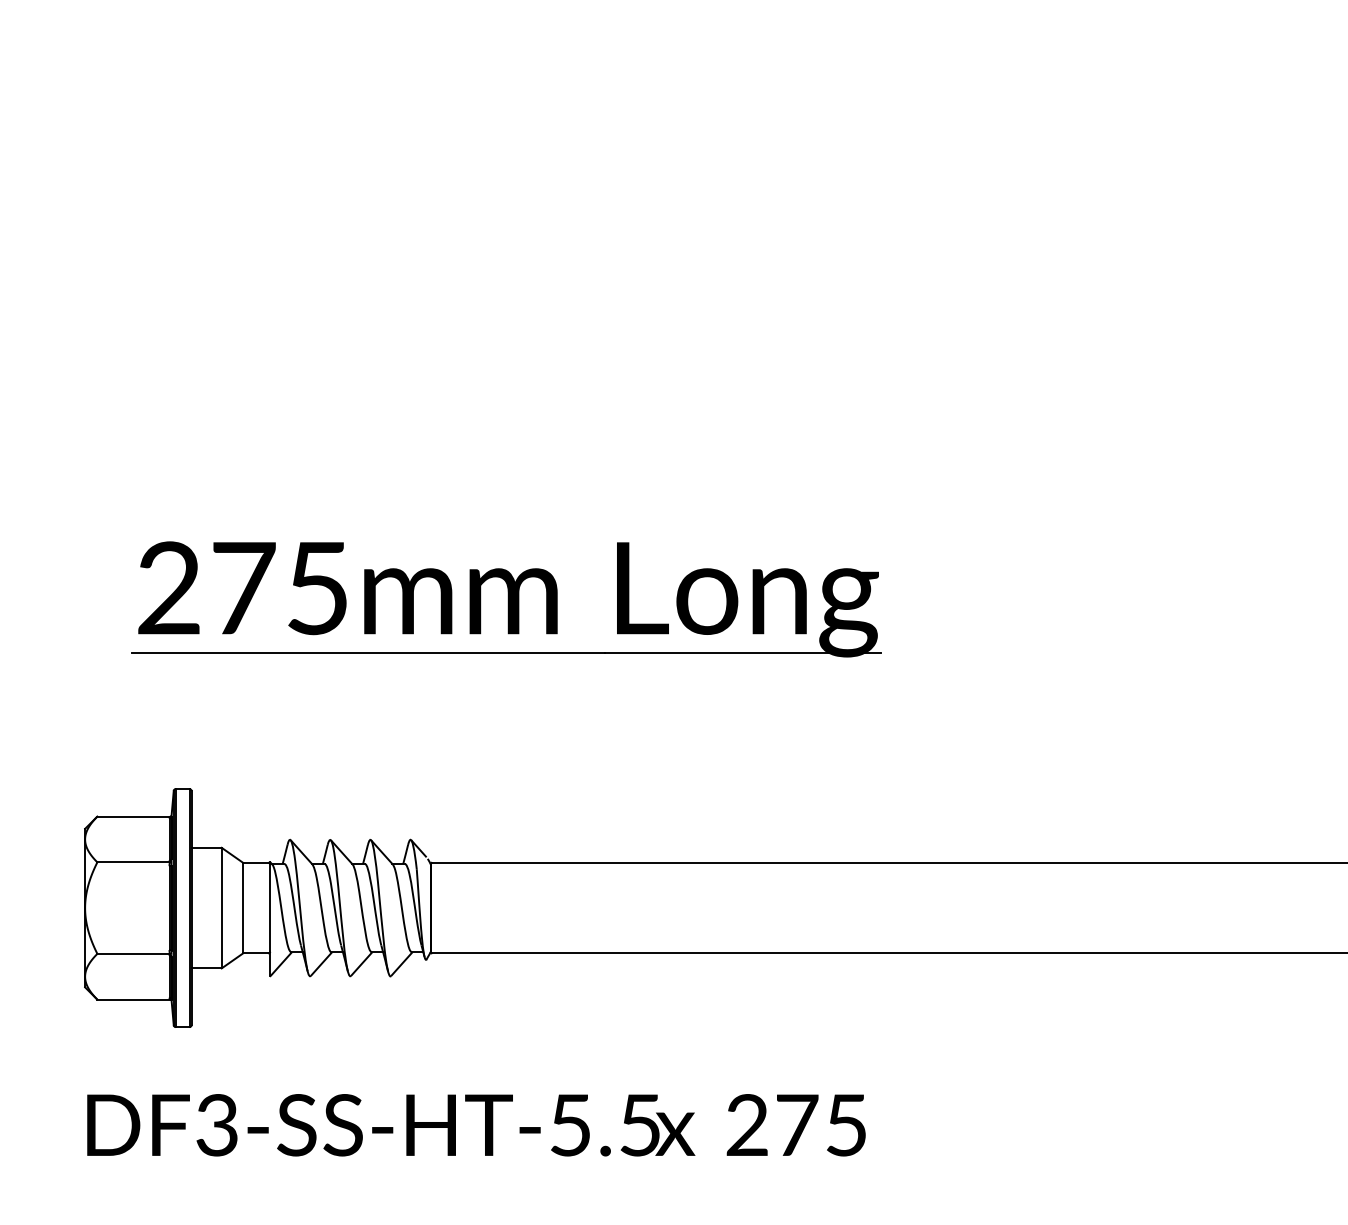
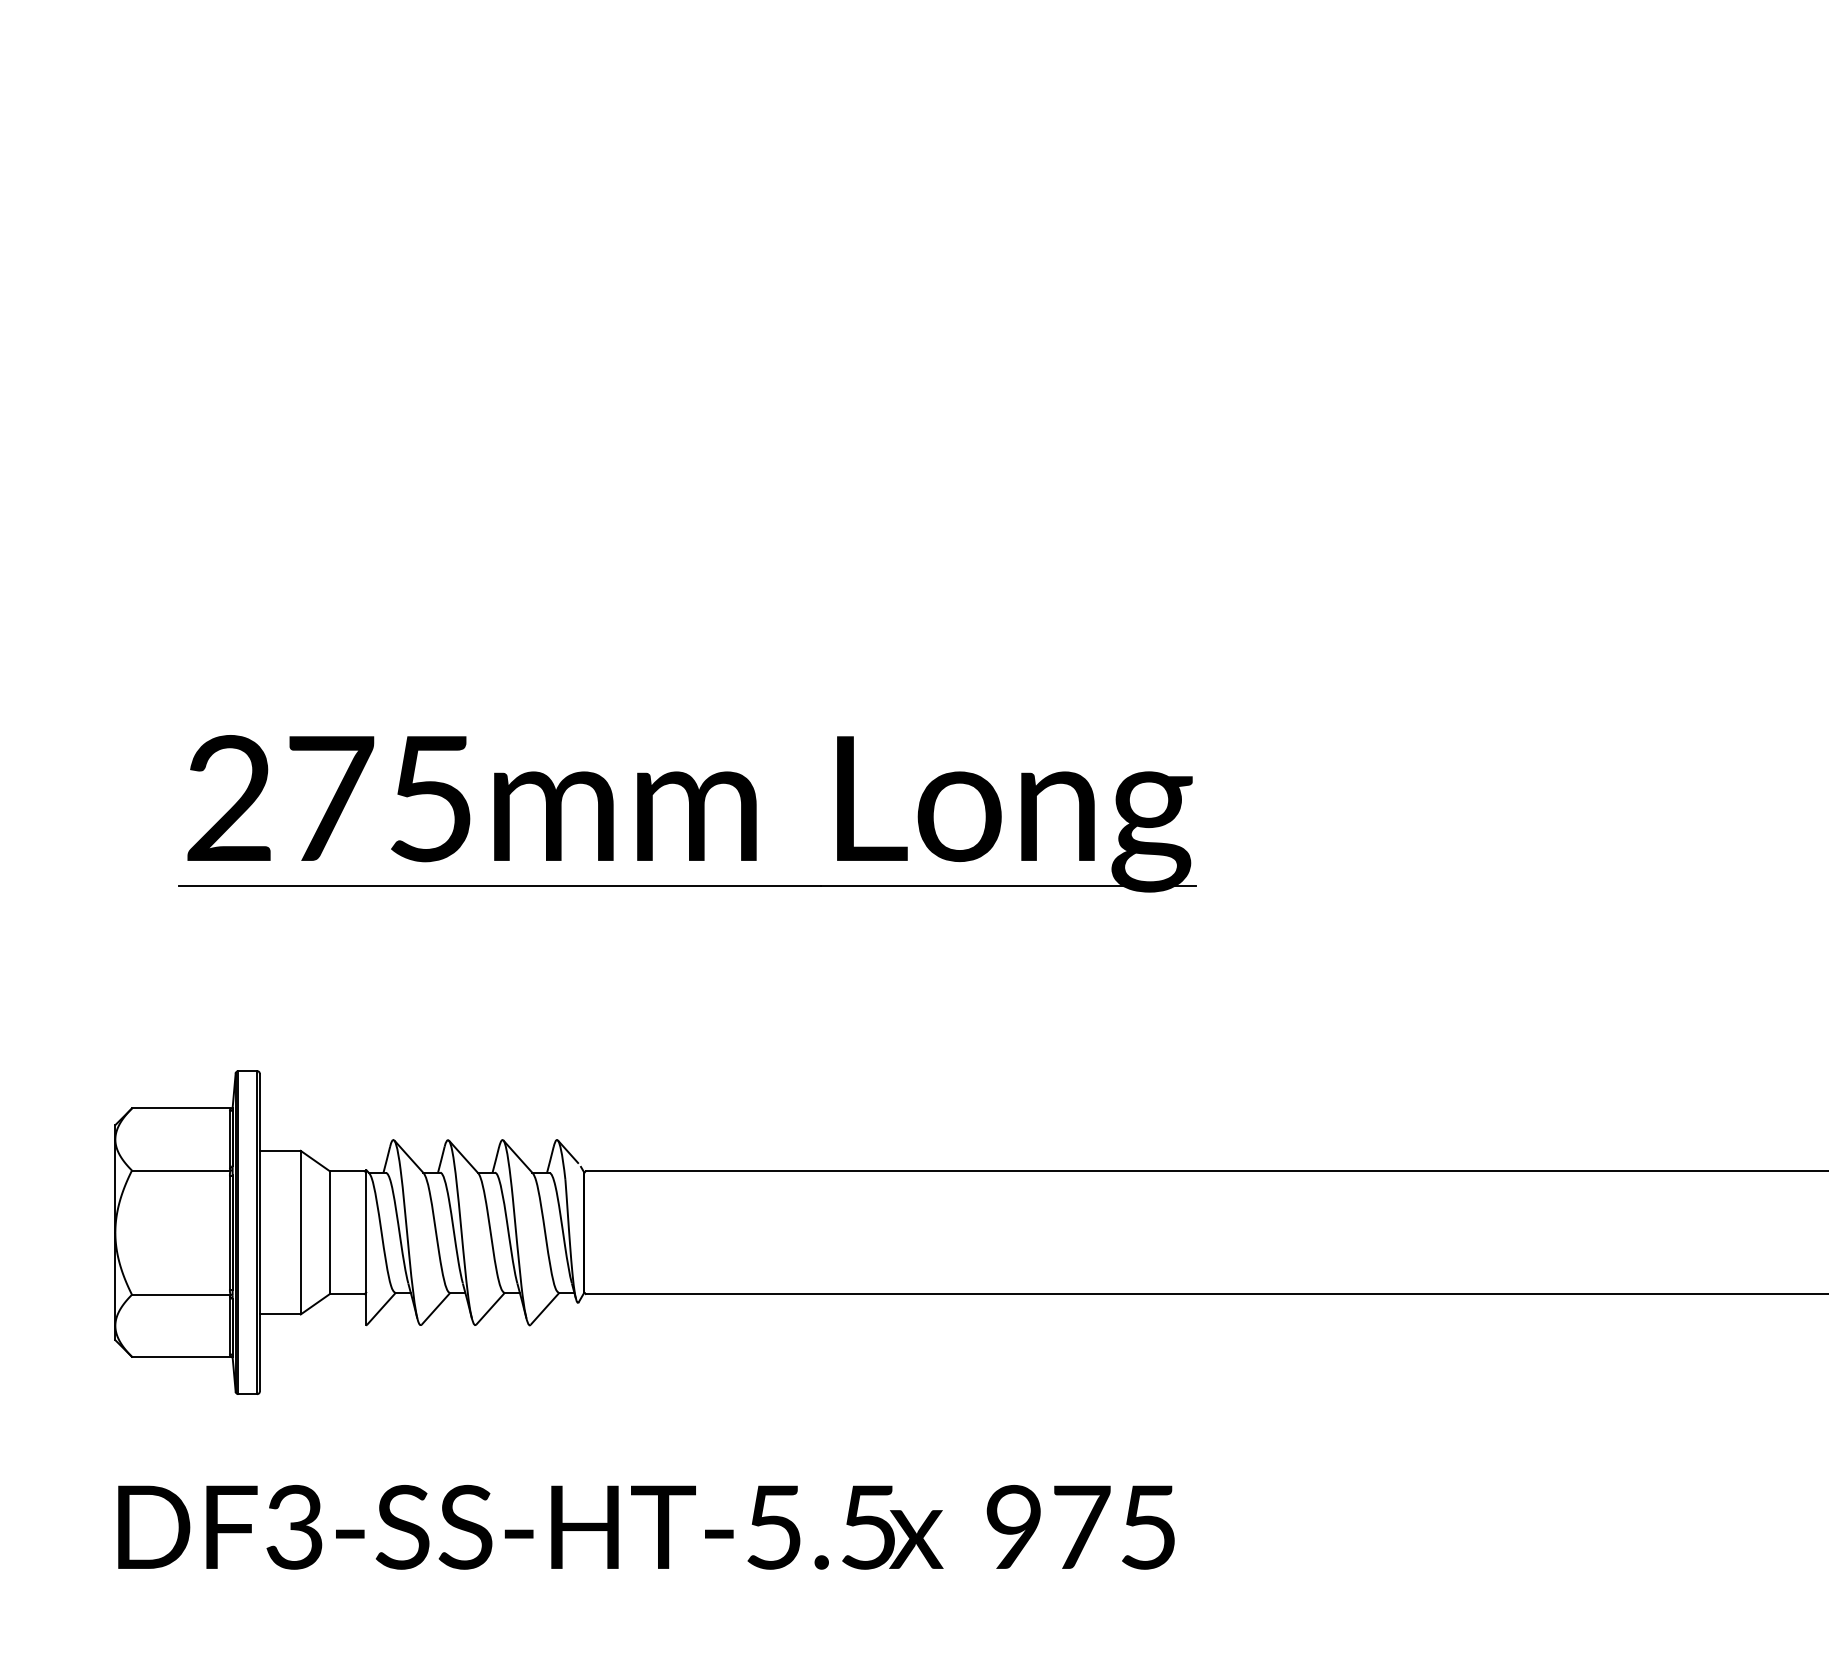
text: (746, 1124) -> (1013, 1526), 275 -> 975

